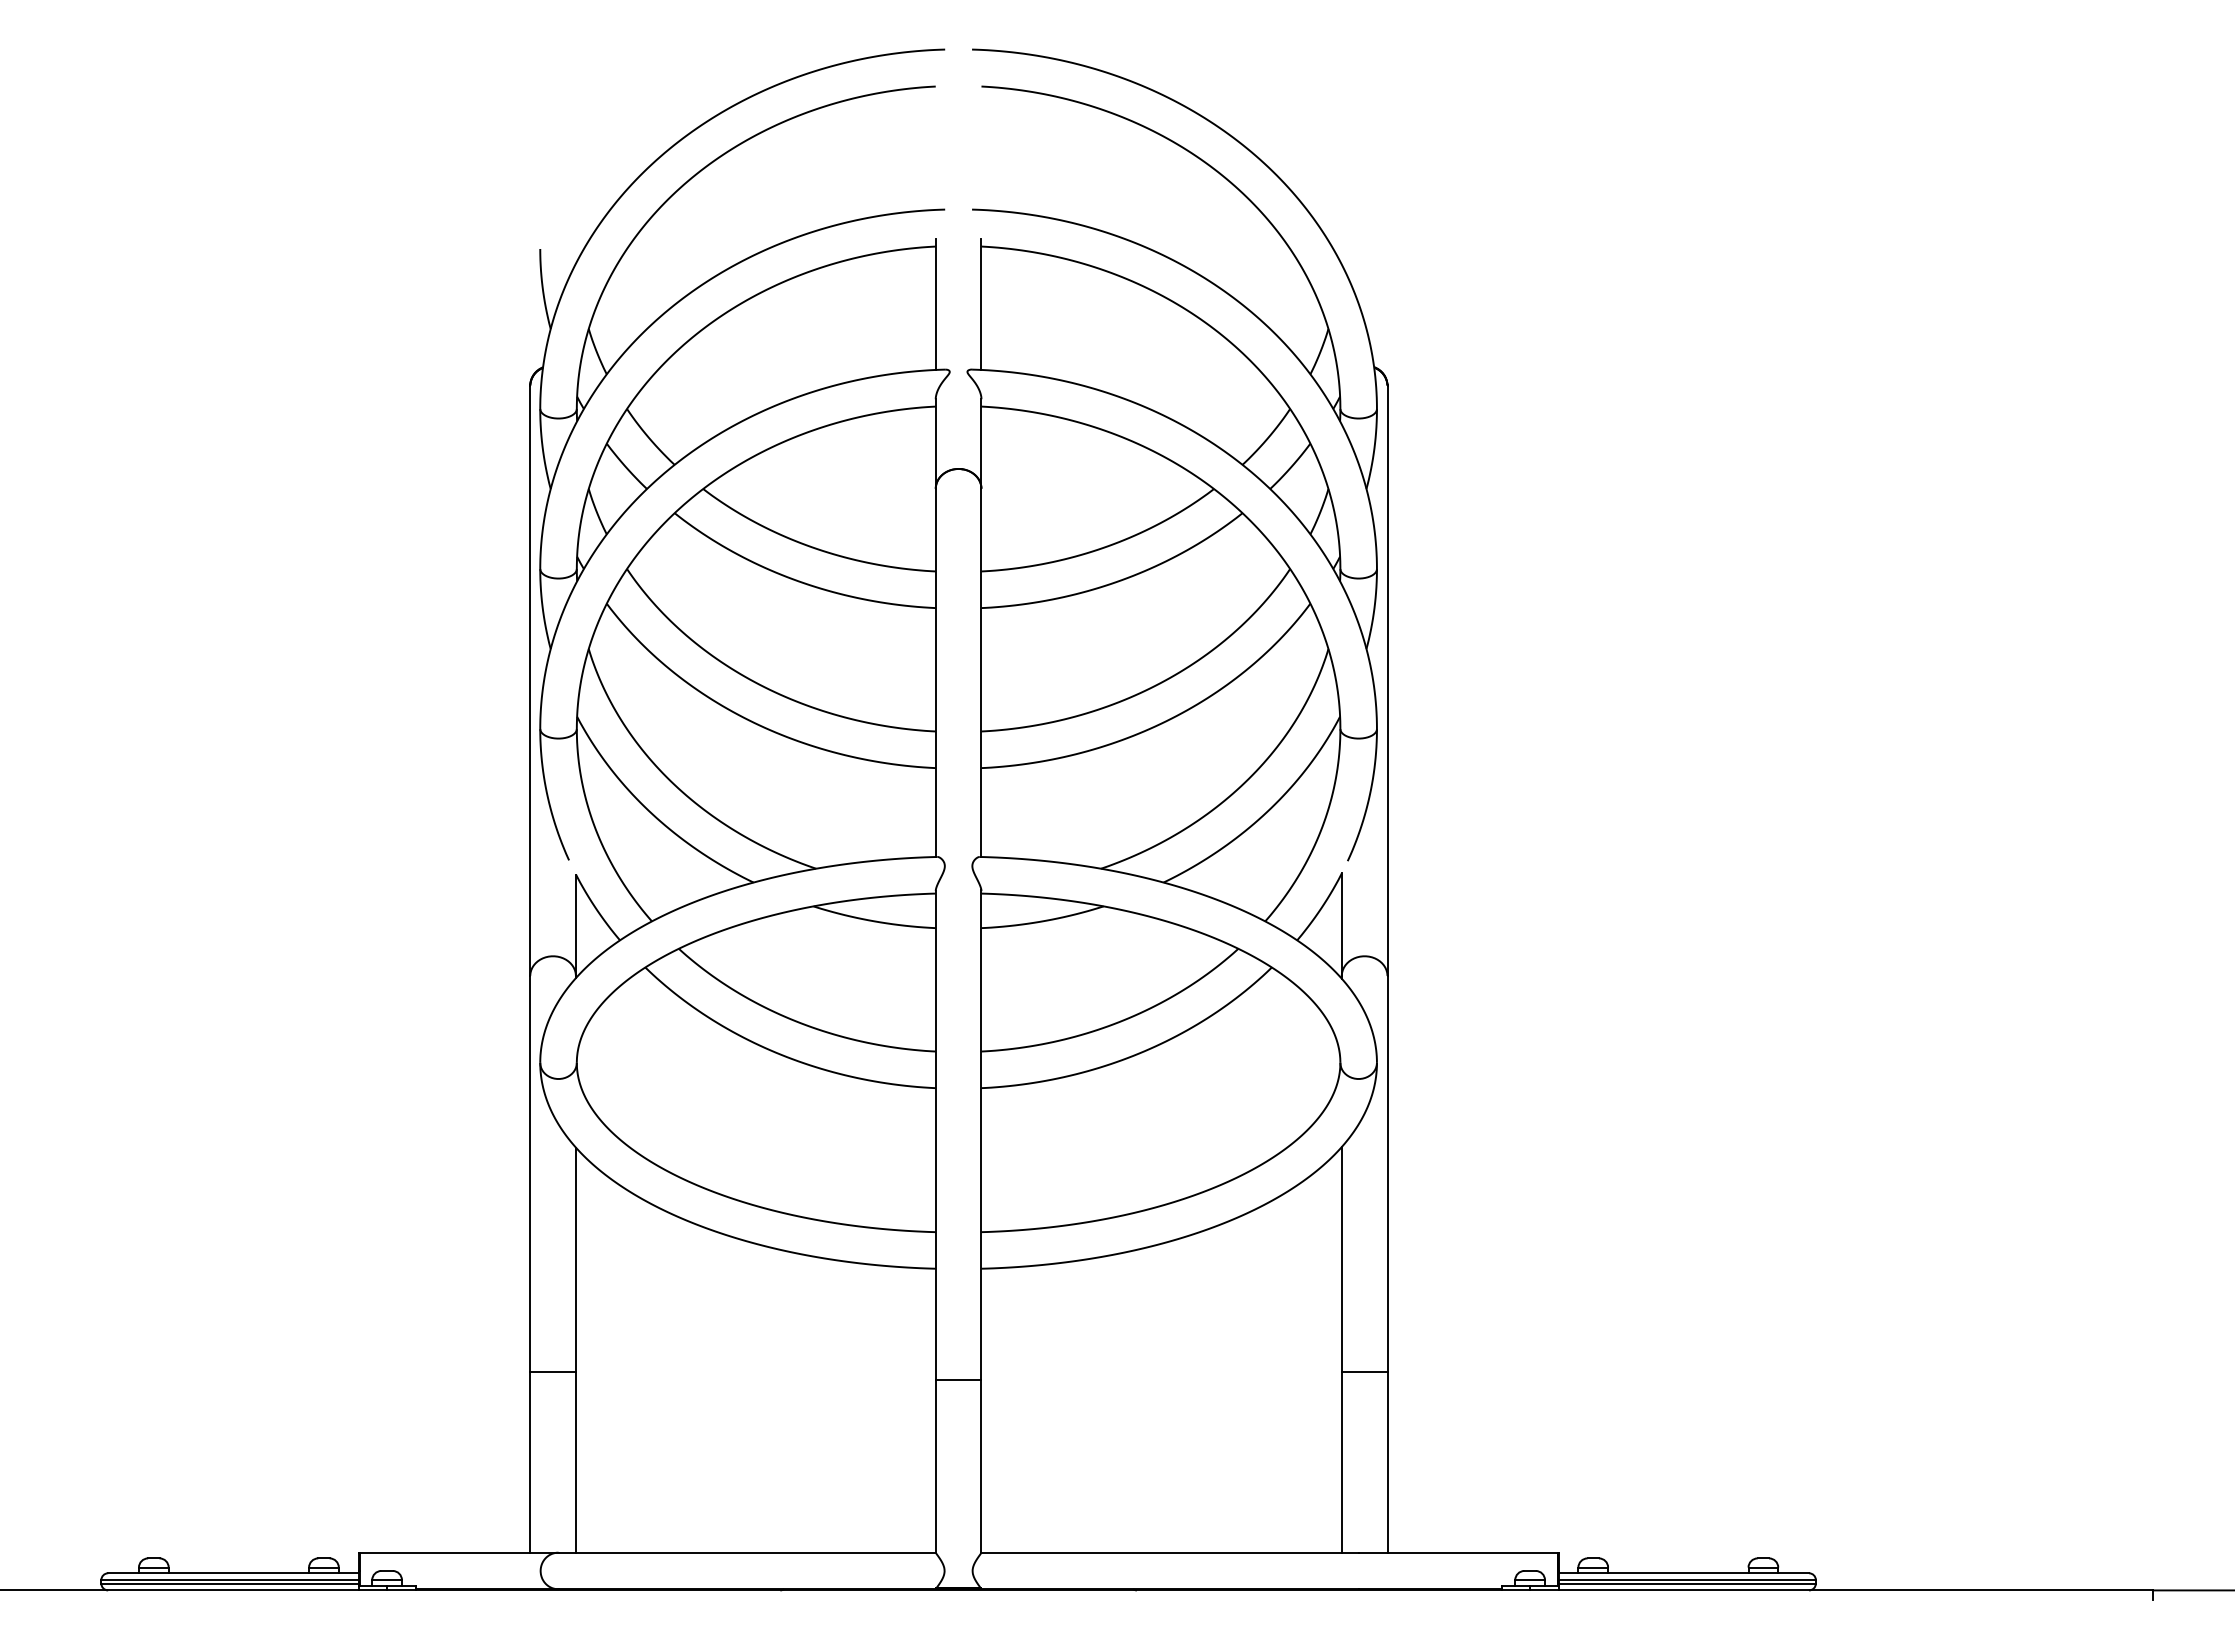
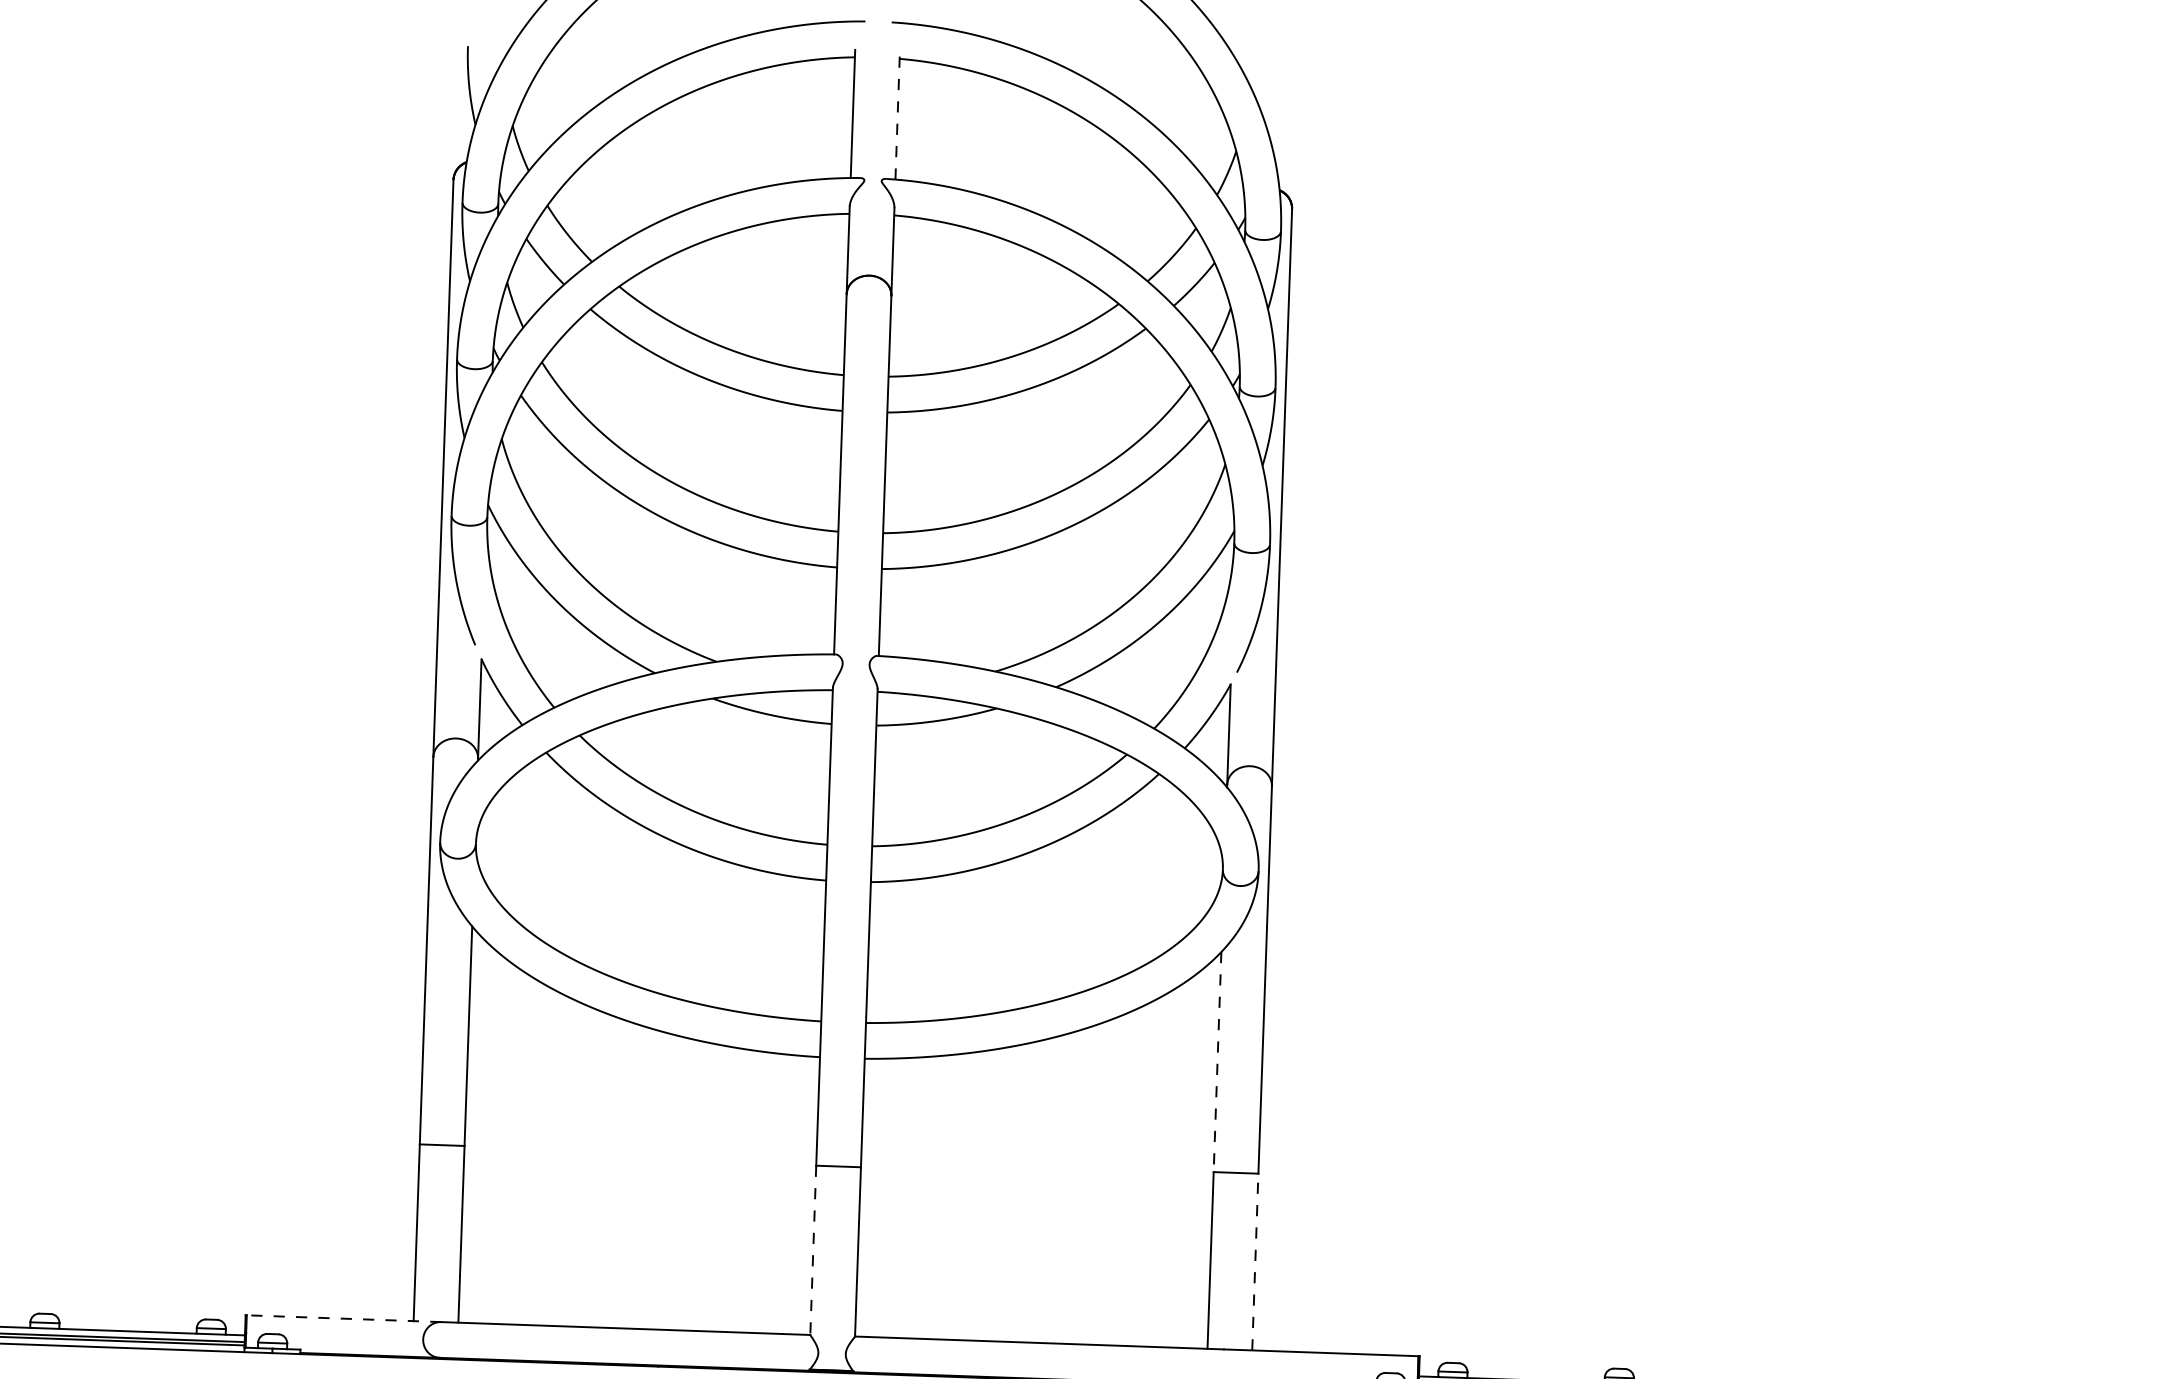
line: (981, 304) -> (897, 115), solid -> dashed
line: (1341, 1259) -> (1217, 1062), solid -> dashed
line: (1387, 1461) -> (1255, 1261), solid -> dashed
line: (935, 1466) -> (813, 1250), solid -> dashed
line: (458, 1552) -> (343, 1318), solid -> dashed

